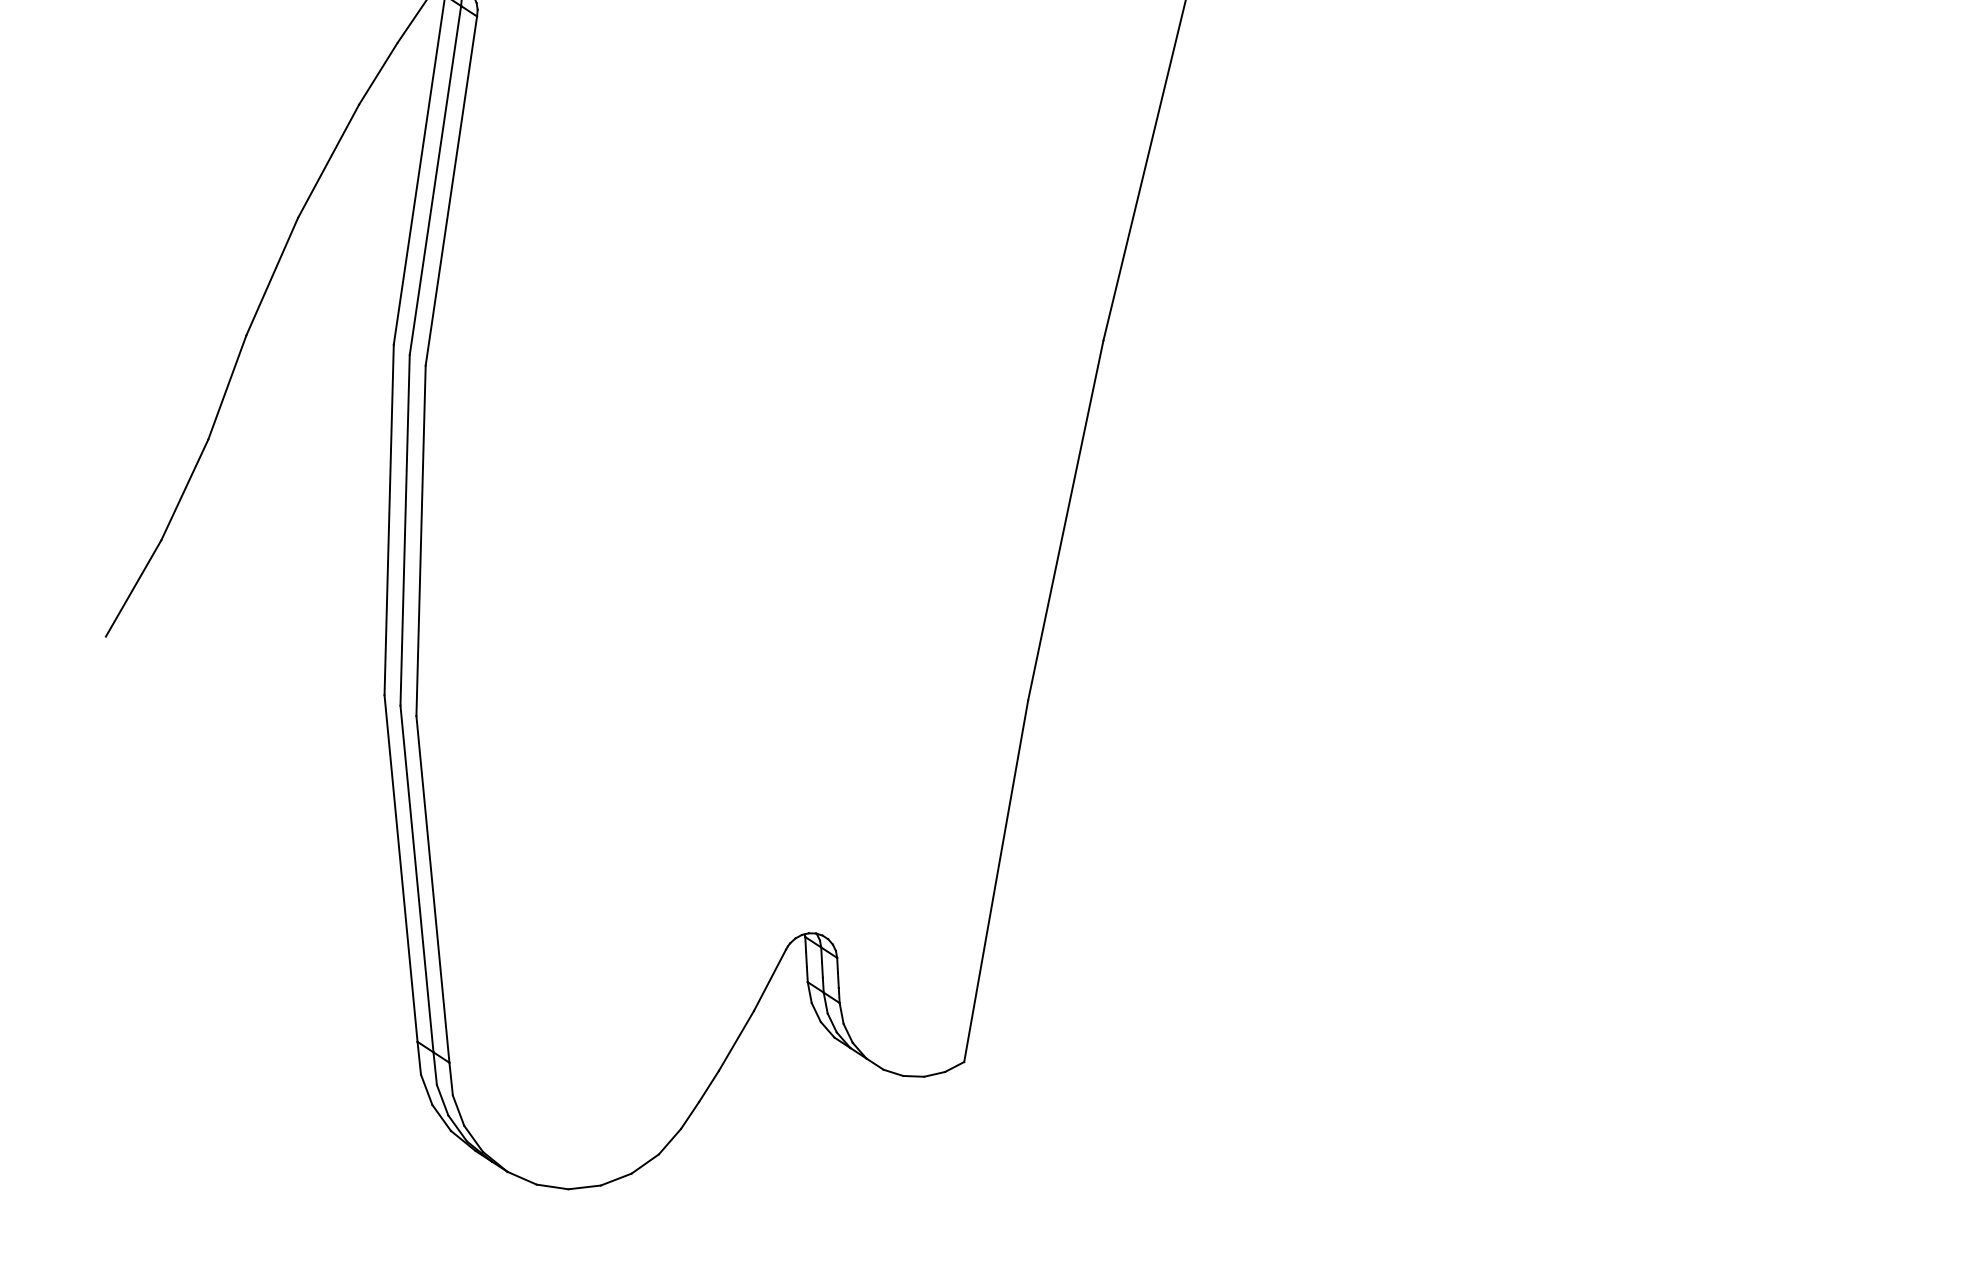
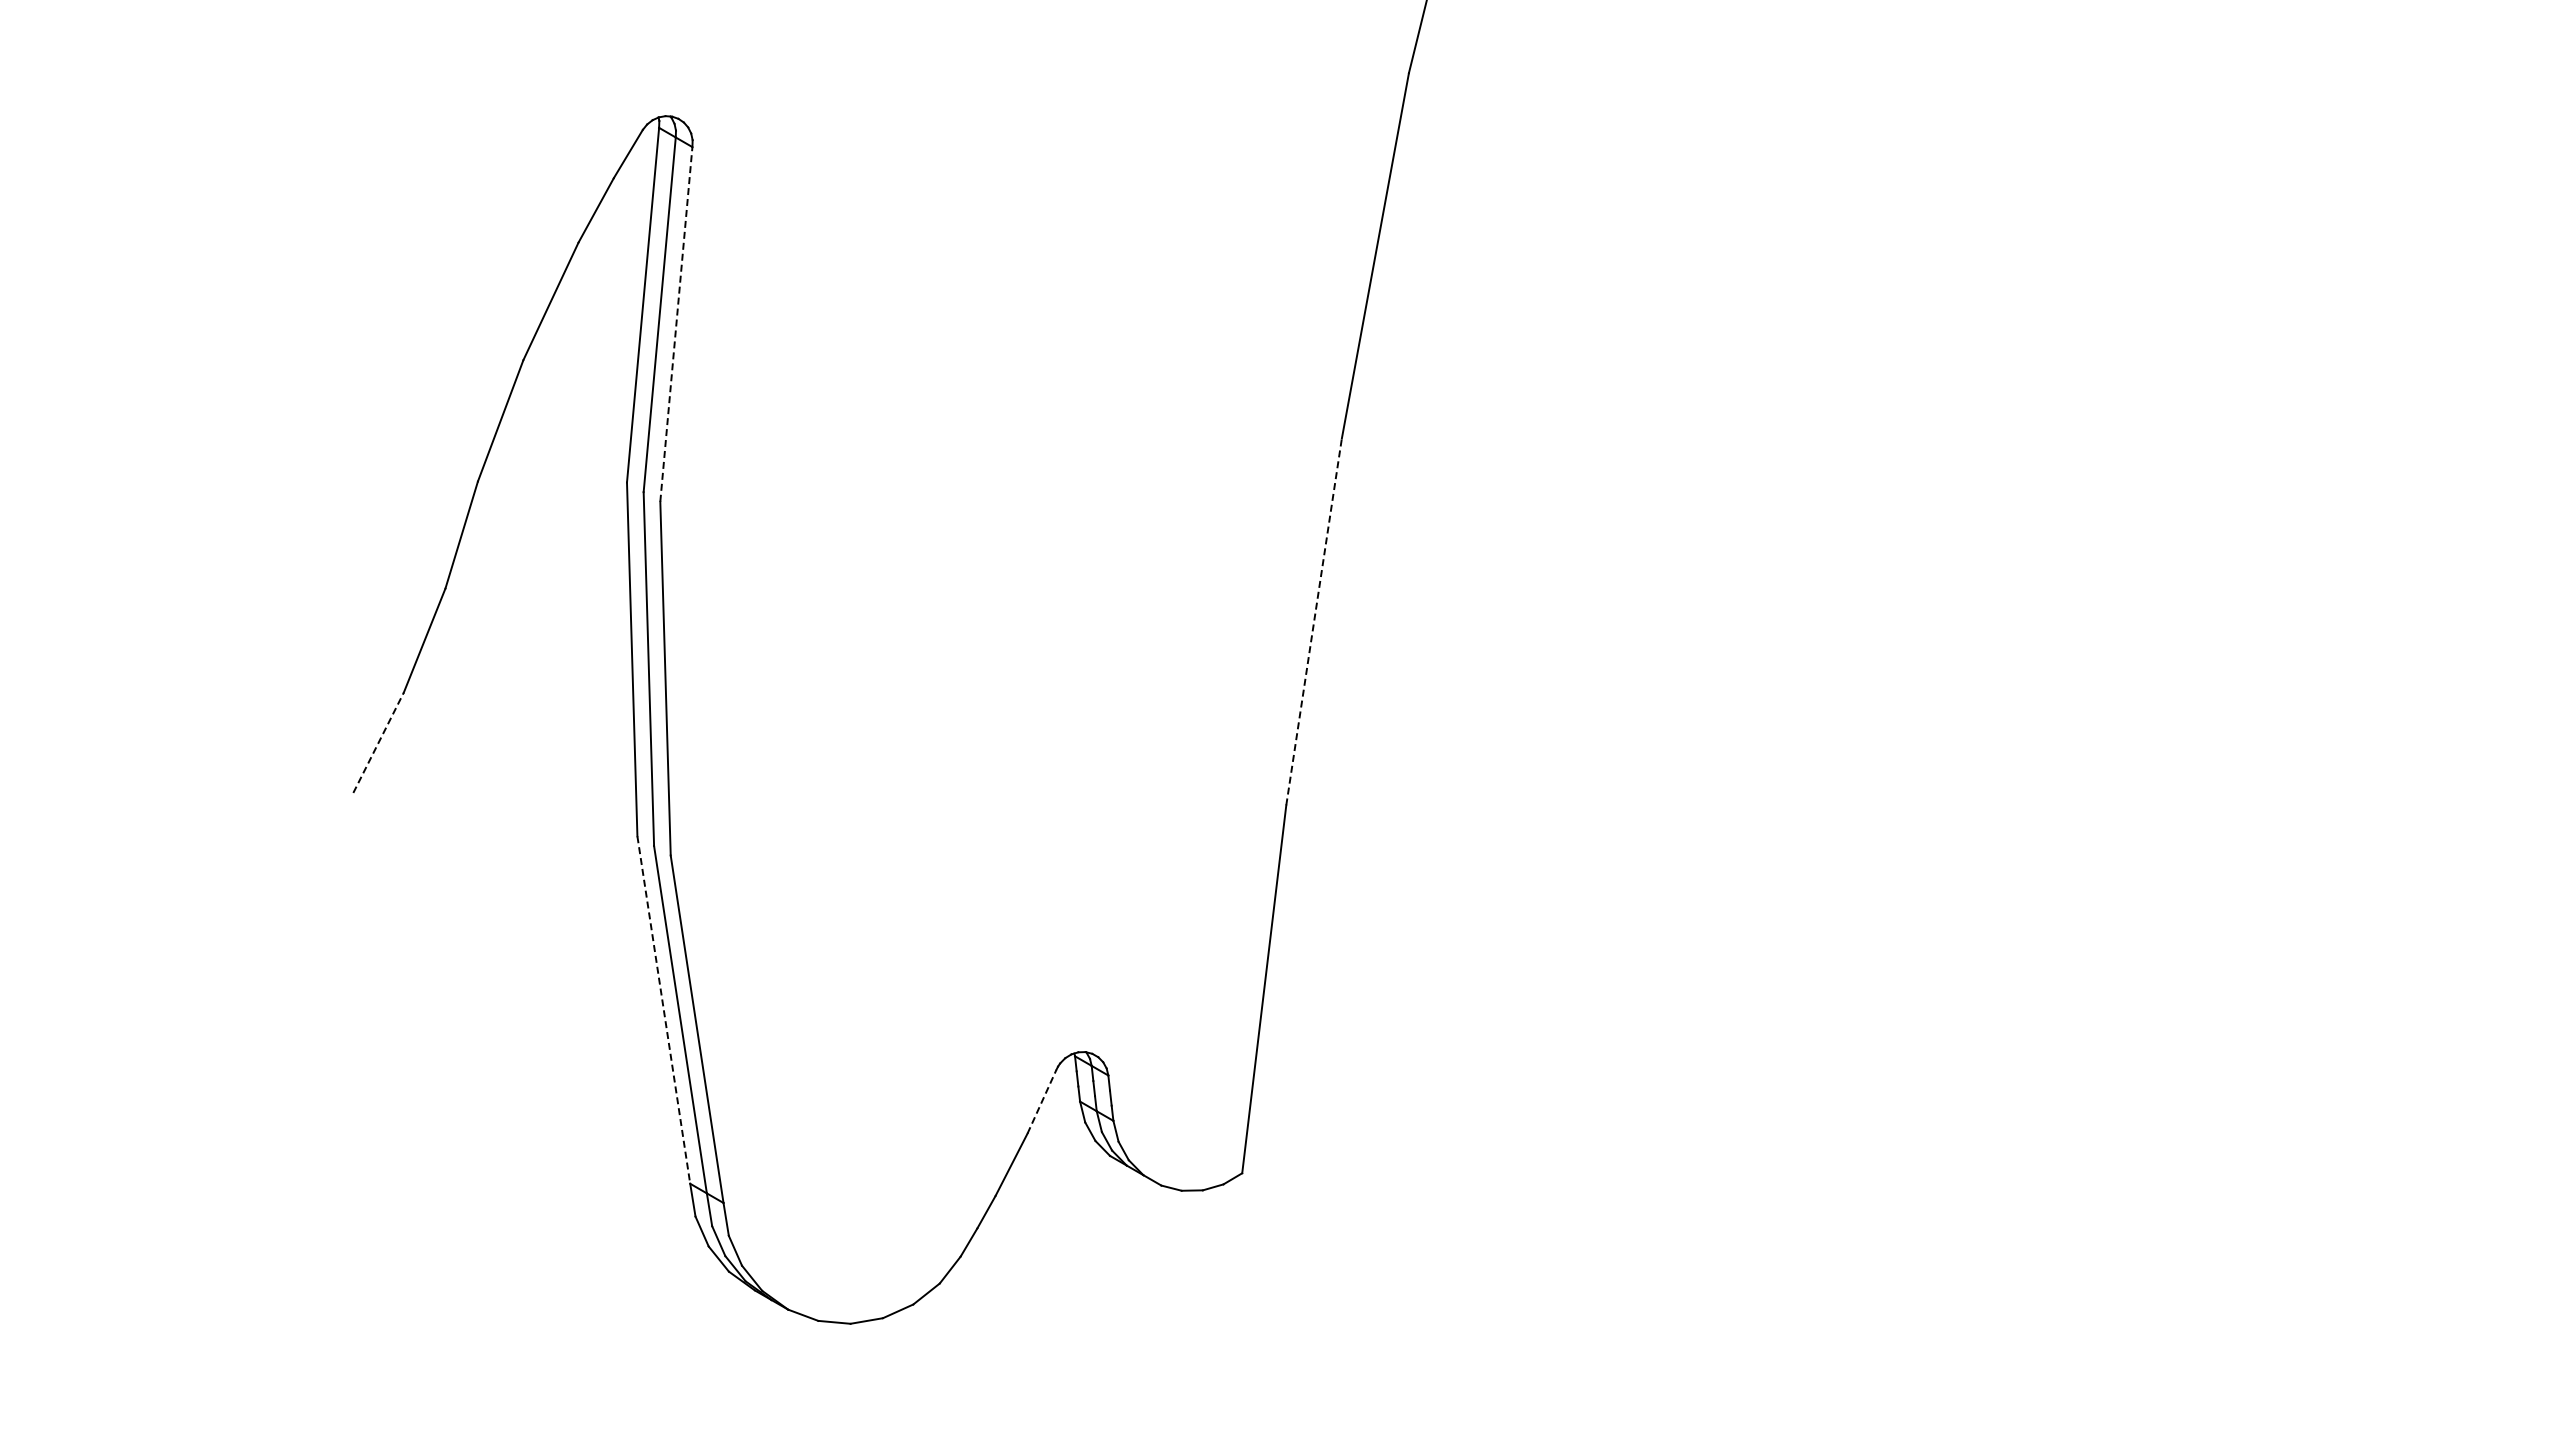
line: (451, 190) -> (676, 323), solid -> dashed
line: (1066, 520) -> (1314, 621), solid -> dashed
line: (133, 588) -> (378, 742), solid -> dashed
line: (400, 869) -> (663, 1010), solid -> dashed
line: (769, 979) -> (1041, 1101), solid -> dashed

